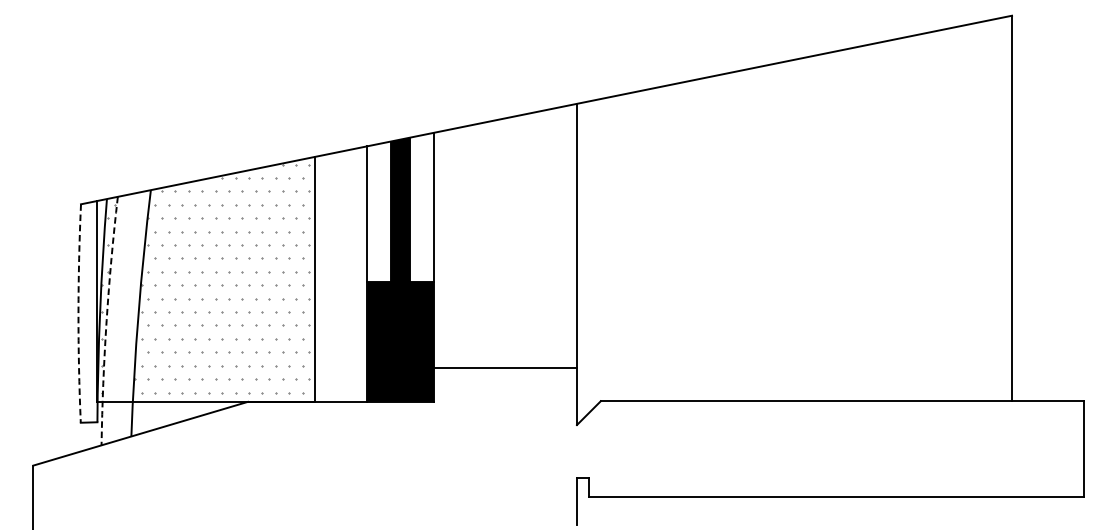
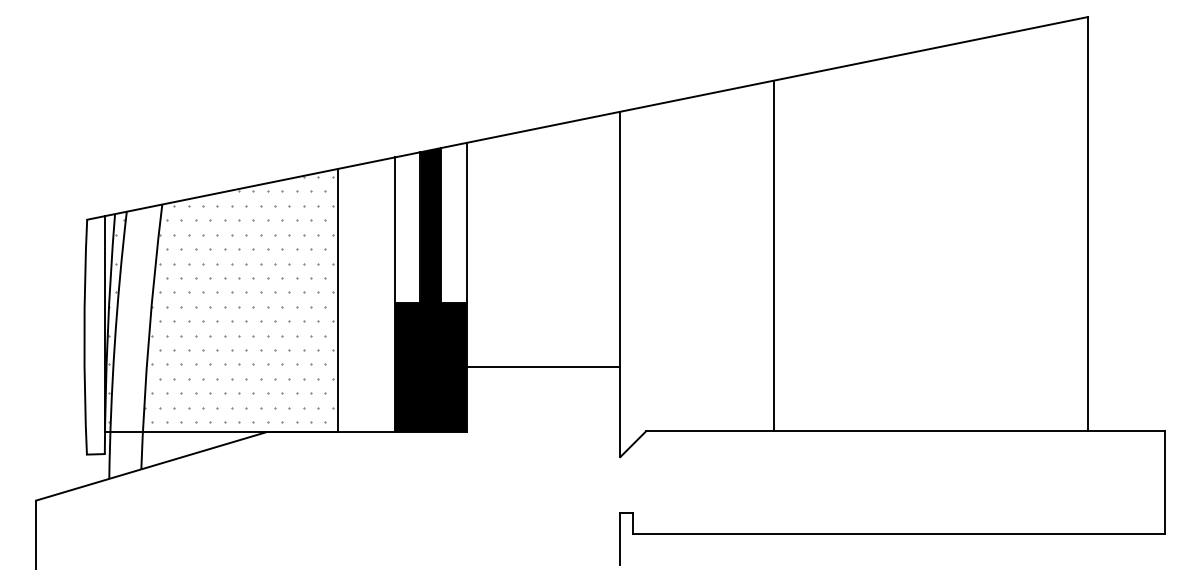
line: (720, 237) -> (774, 255), added
arc: (78, 313) -> (84, 337), dashed -> solid
arc: (106, 321) -> (114, 345), dashed -> solid
line: (505, 367) -> (543, 367), moved

